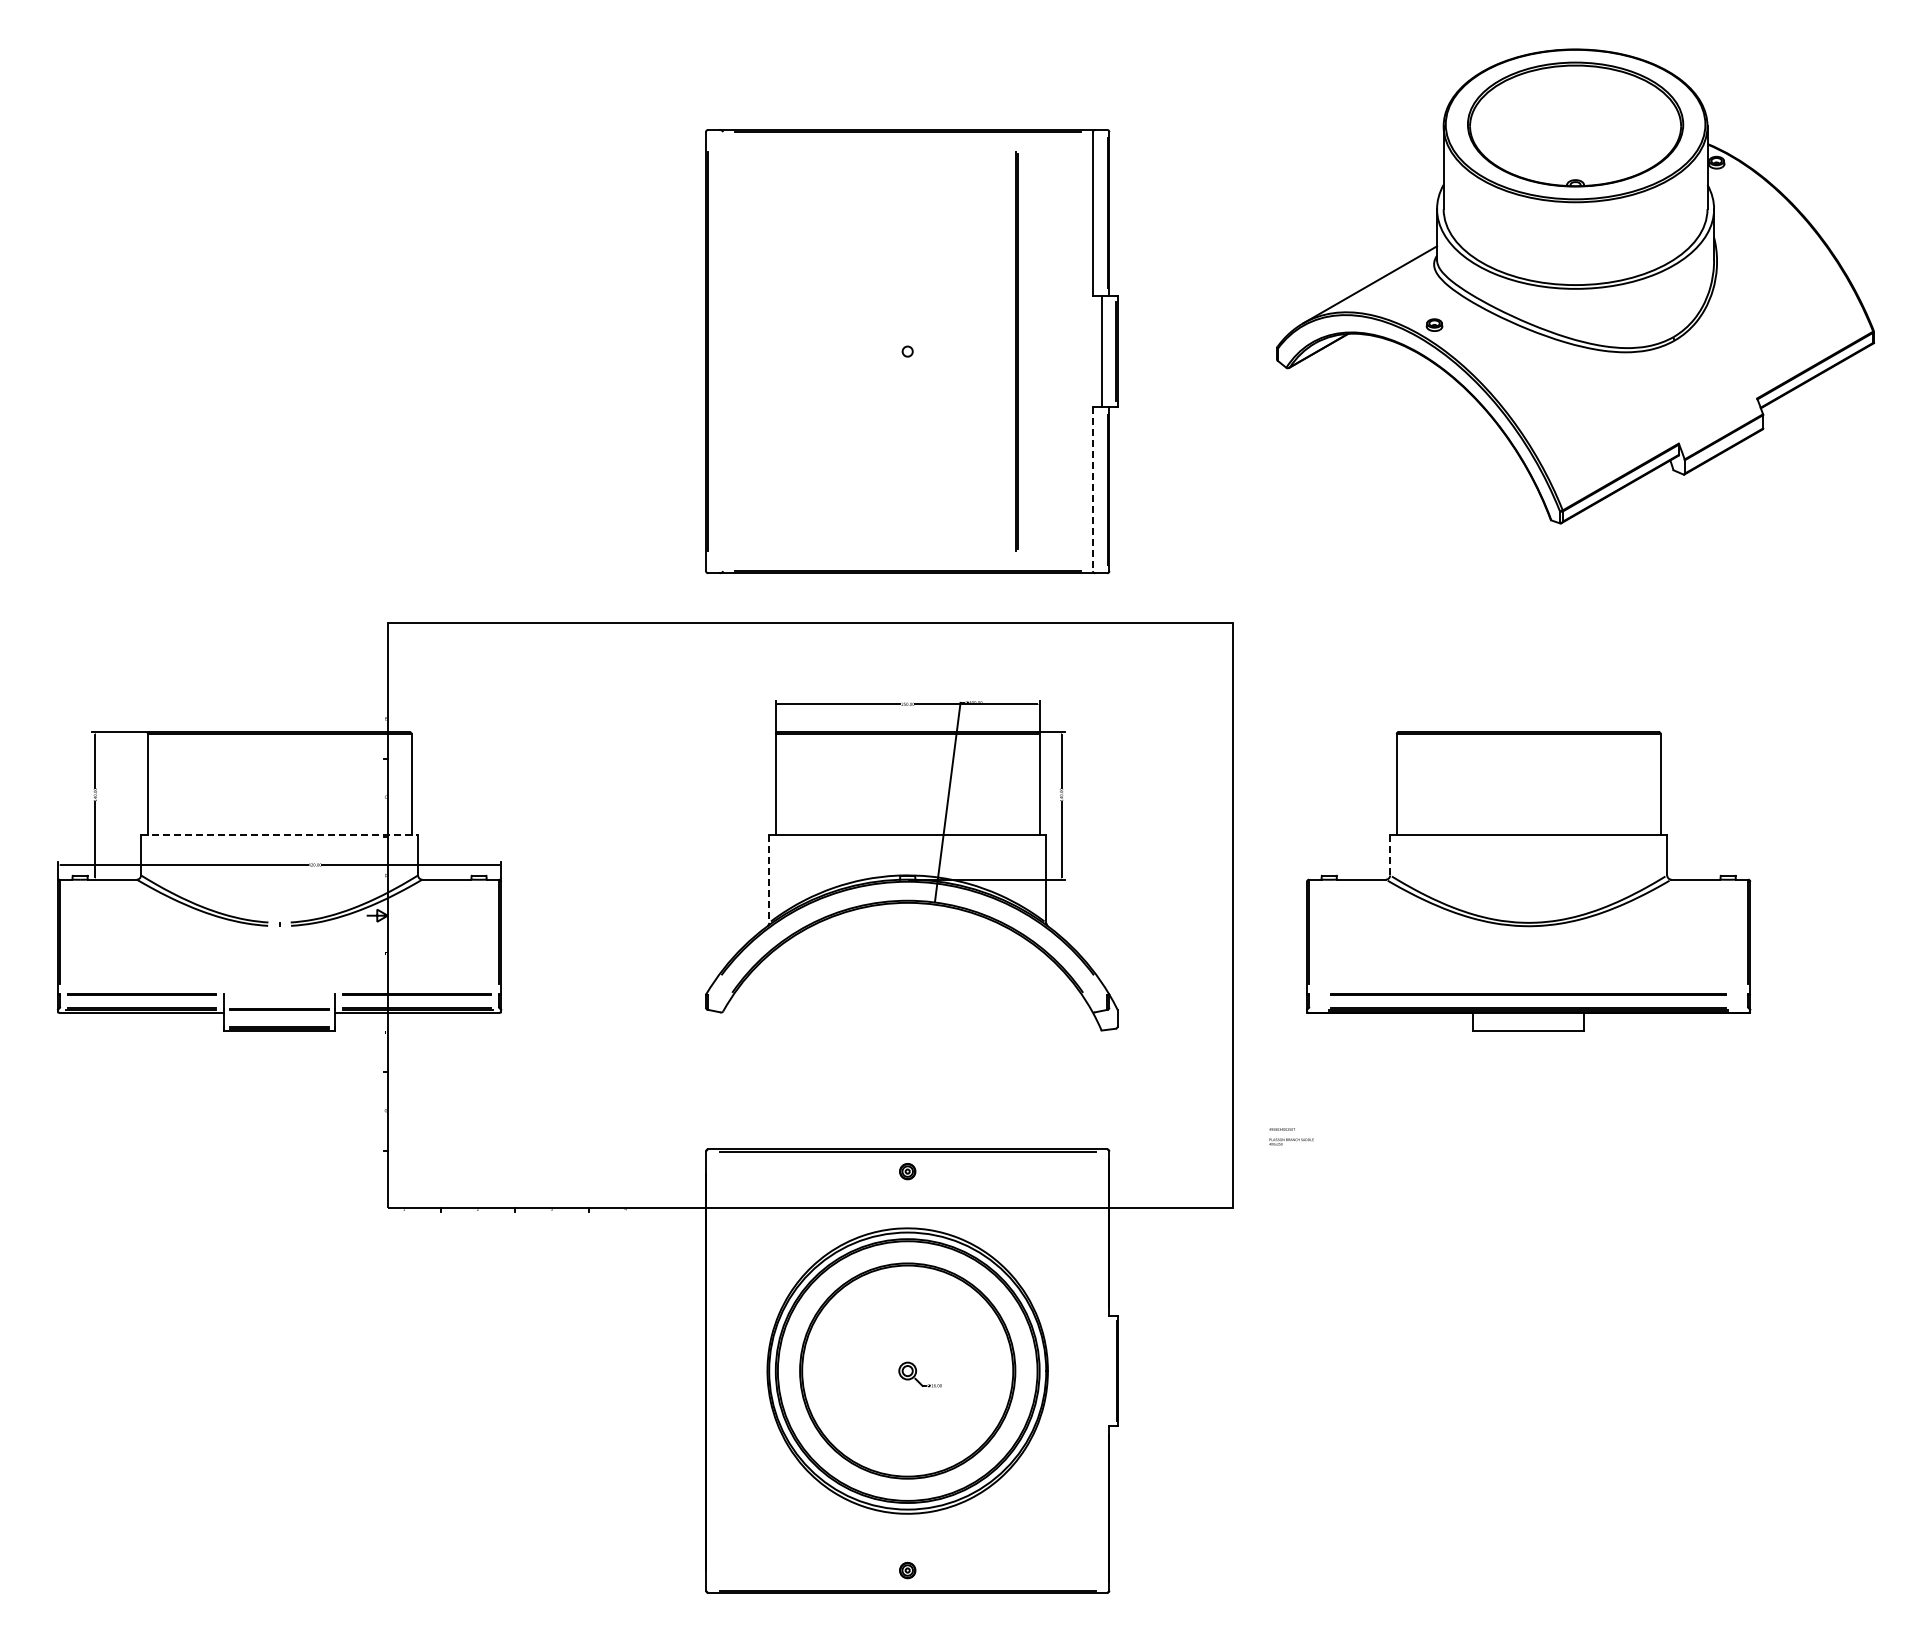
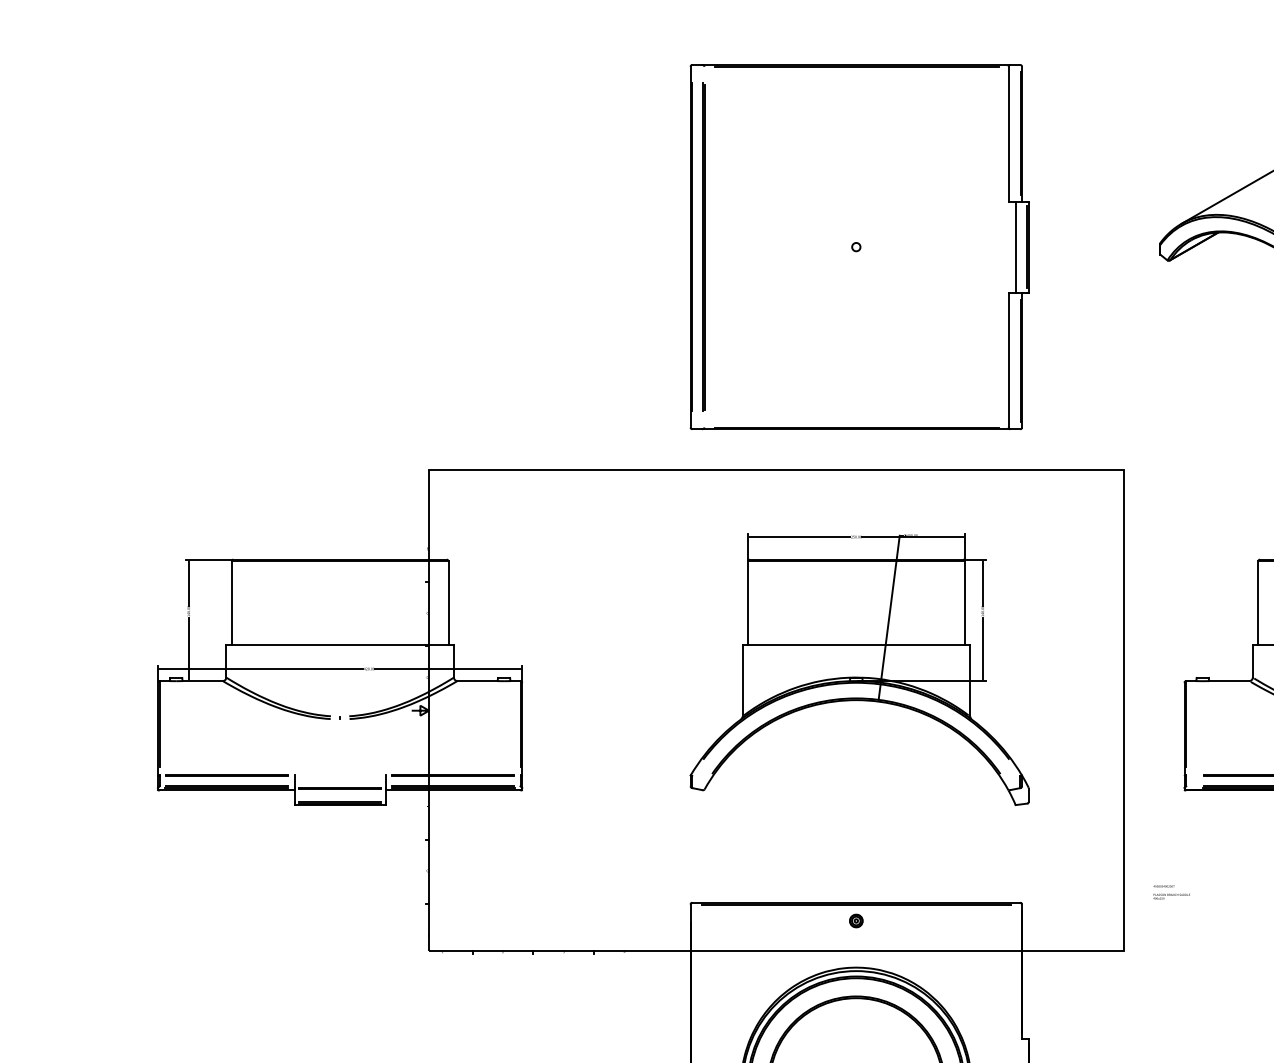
line: (1016, 351) -> (703, 247), moved
line: (1092, 489) -> (1008, 360), dashed -> solid
line: (279, 835) -> (340, 644), dashed -> solid
line: (1390, 855) -> (1253, 661), dashed -> solid
line: (769, 879) -> (742, 680), dashed -> solid

